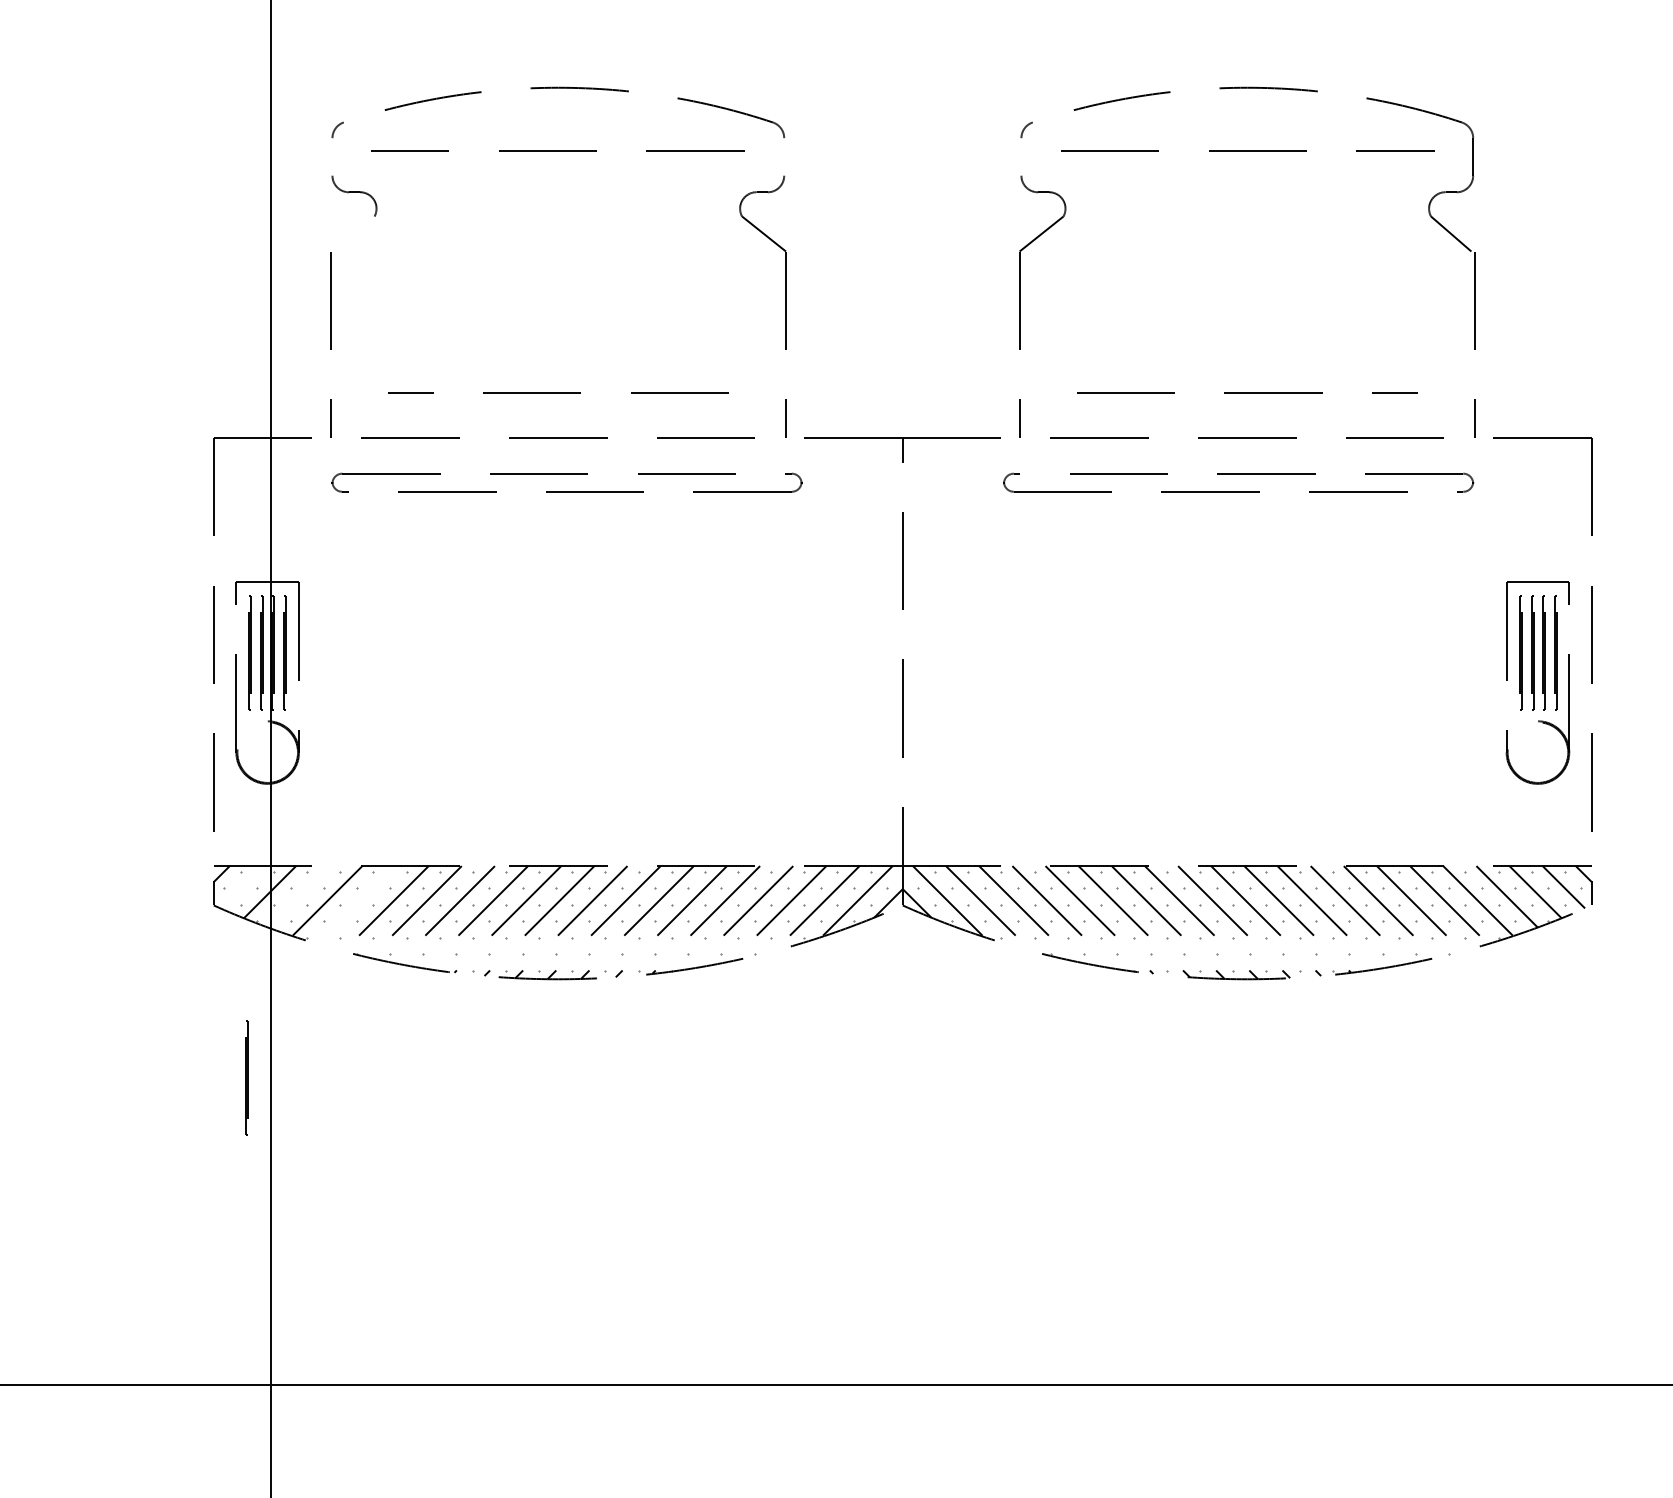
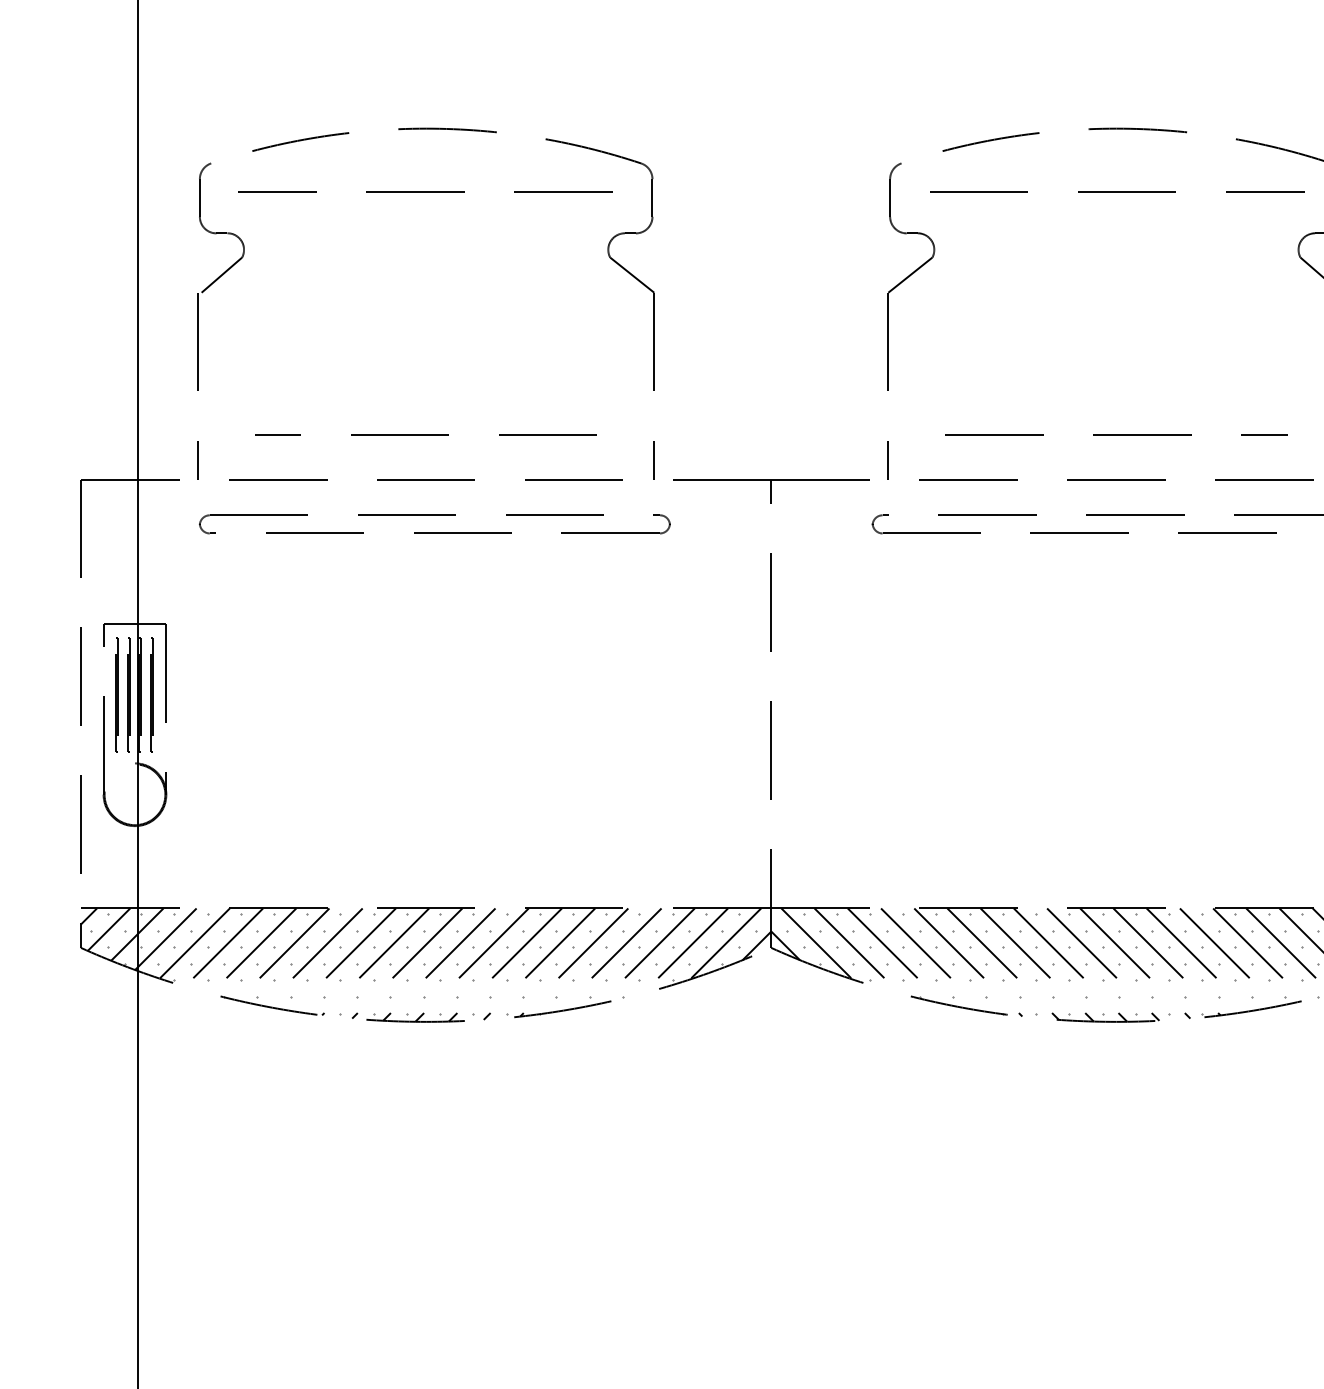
line: (332, 156) -> (199, 197), added
line: (784, 156) -> (652, 197), added
line: (1021, 156) -> (890, 197), added
line: (354, 233) -> (221, 274), added
line: (241, 887) -> (108, 929), added
line: (298, 896) -> (165, 938), added
line: (356, 905) -> (223, 947), added
line: (246, 1077) -> (113, 1120), removed

